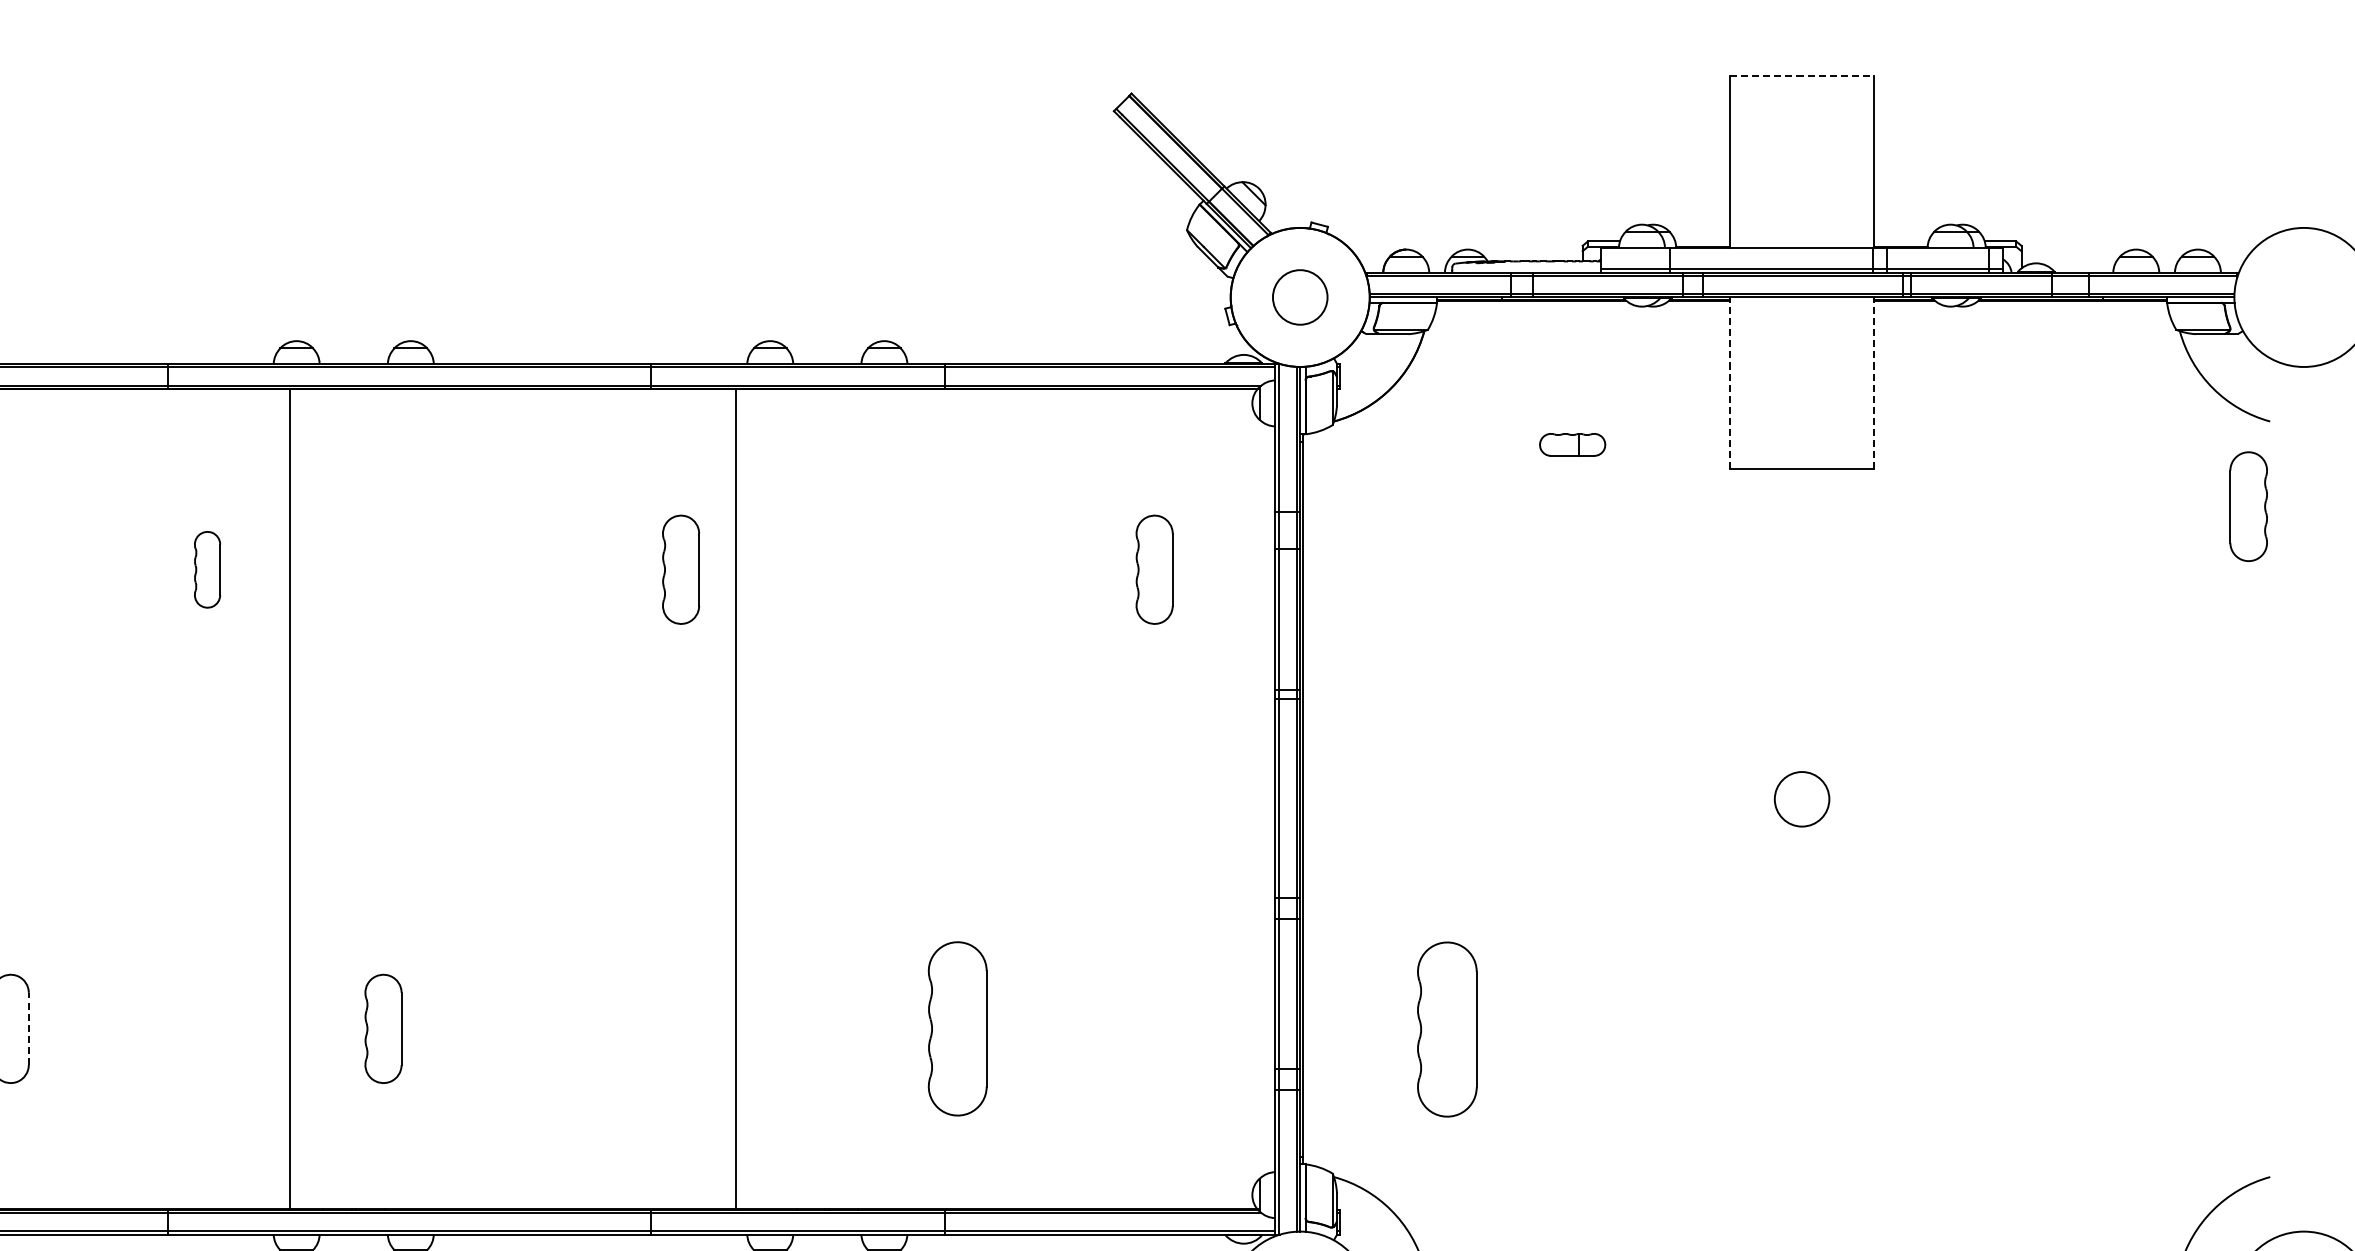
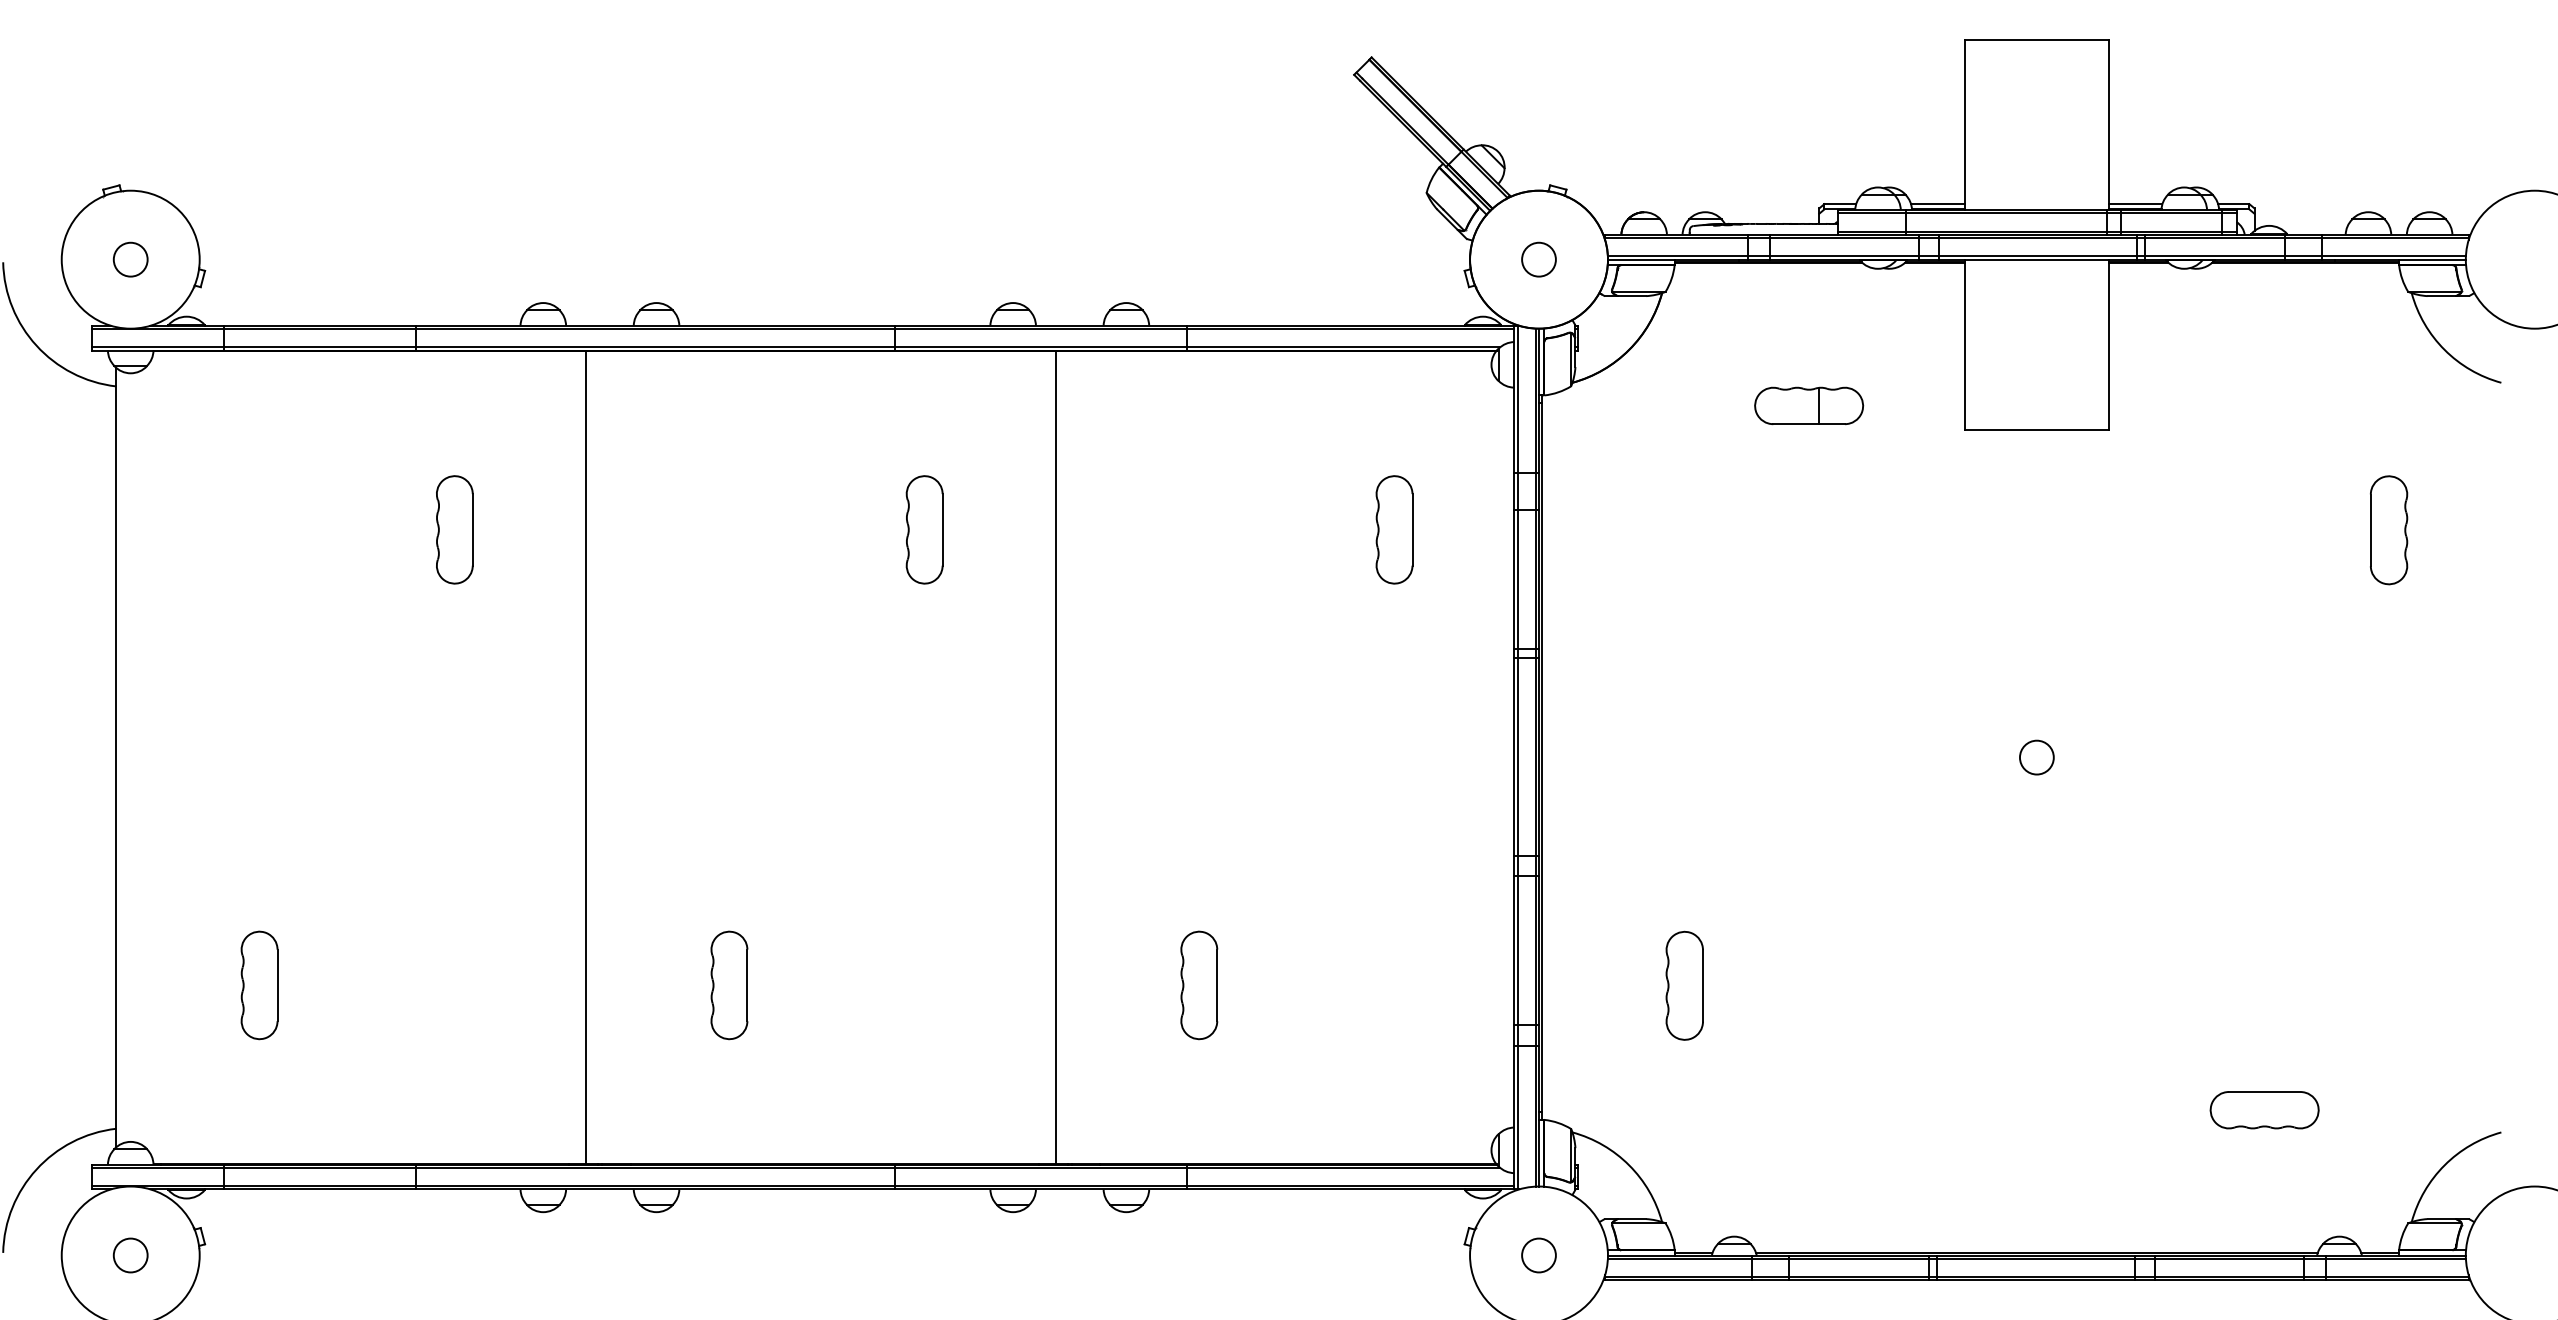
line: (1801, 75) -> (2036, 39), dashed -> solid
line: (1702, 241) -> (1938, 204), added
line: (1901, 241) -> (2135, 204), added
line: (1801, 250) -> (2036, 213), added
circle: (1299, 297) -> (1538, 259), size x0.62
line: (1730, 382) -> (1965, 344), dashed -> solid
line: (1874, 382) -> (2108, 344), dashed -> solid
part: (1572, 444) -> (1809, 405), size x1.67
part: (2249, 506) -> (2389, 530), moved
part: (207, 569) -> (454, 529), size x1.43
line: (289, 799) -> (586, 757), moved
line: (736, 799) -> (1056, 757), moved
circle: (1801, 799) -> (2036, 757), size x0.62
line: (28, 1028) -> (277, 985), dashed -> solid
part: (383, 1028) -> (729, 985), moved
part: (958, 1028) -> (1199, 985), size x0.62
part: (1446, 1028) -> (1684, 985), size x0.62
part: (2031, 1154) -> (2264, 1110), added

